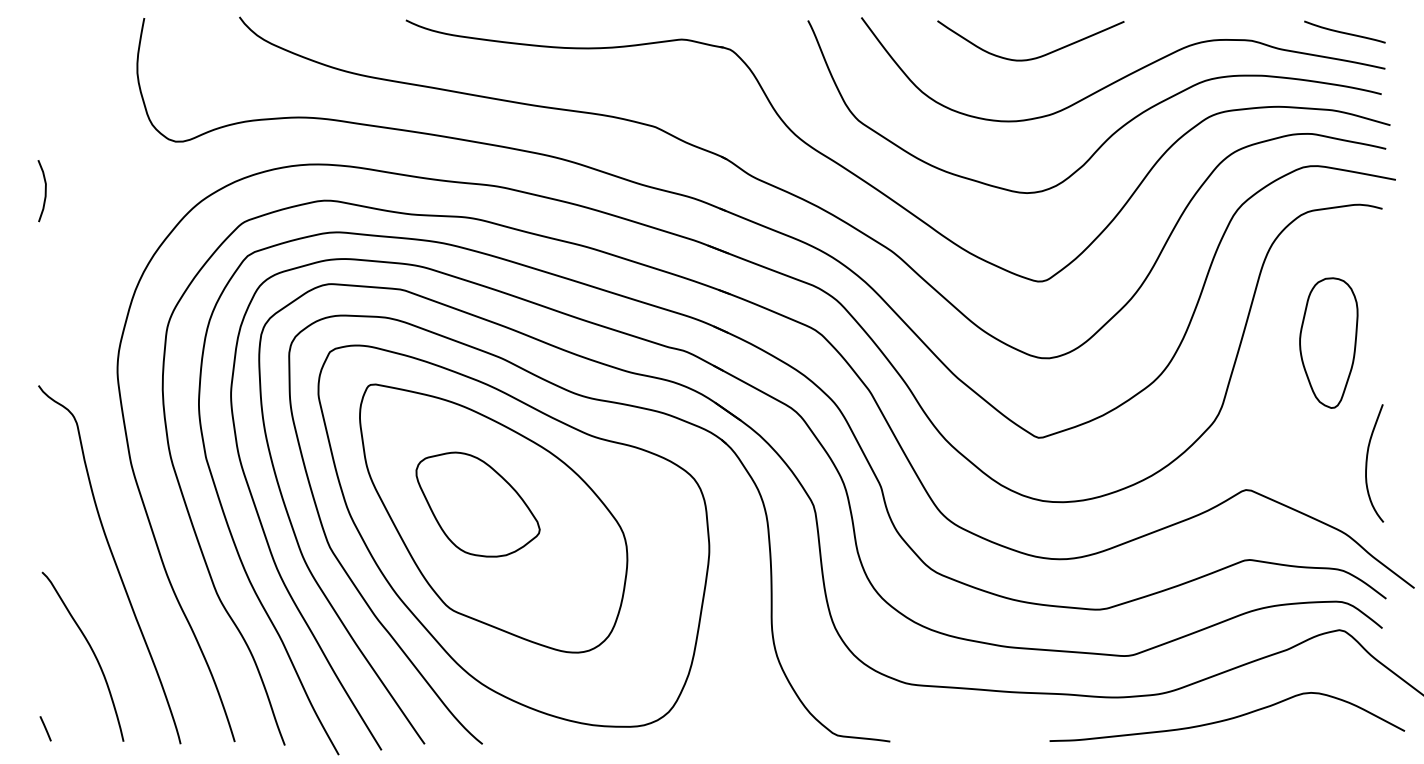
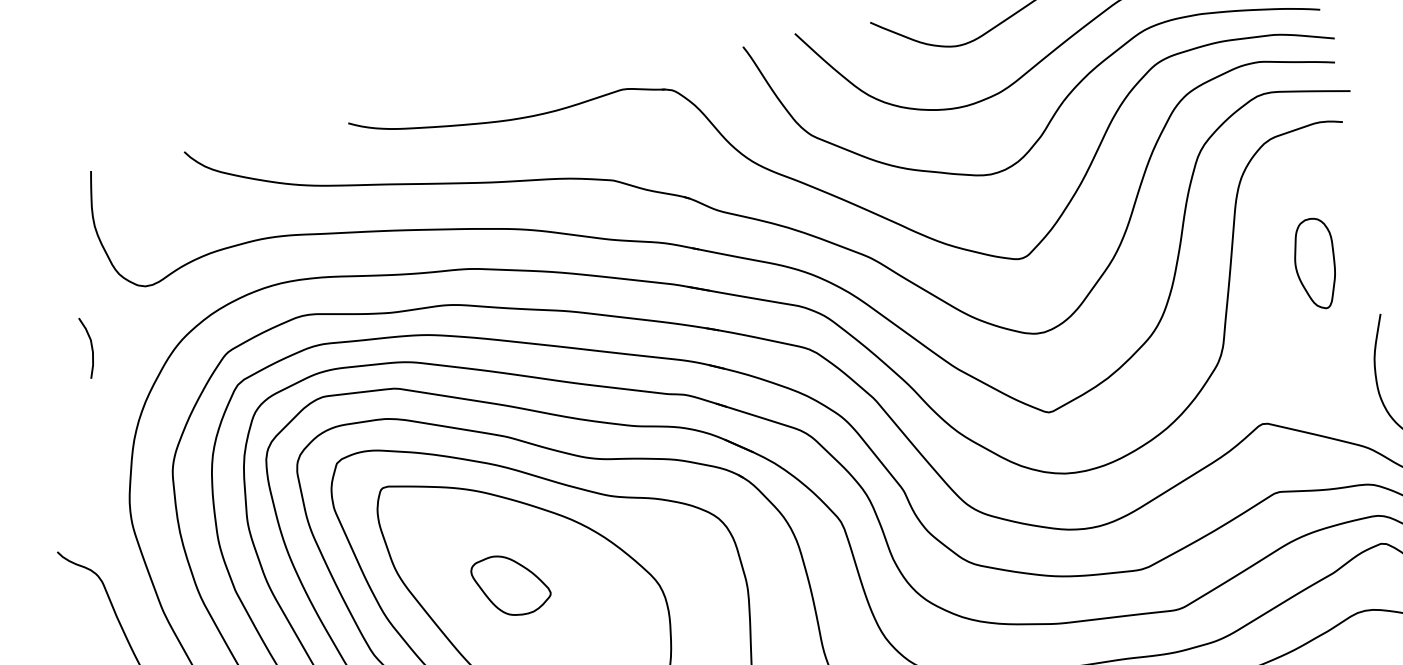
curve: (44, 191) -> (90, 347), moved
part: (1328, 342) -> (1315, 263), size x0.7
part: (477, 504) -> (510, 584), size x0.6

